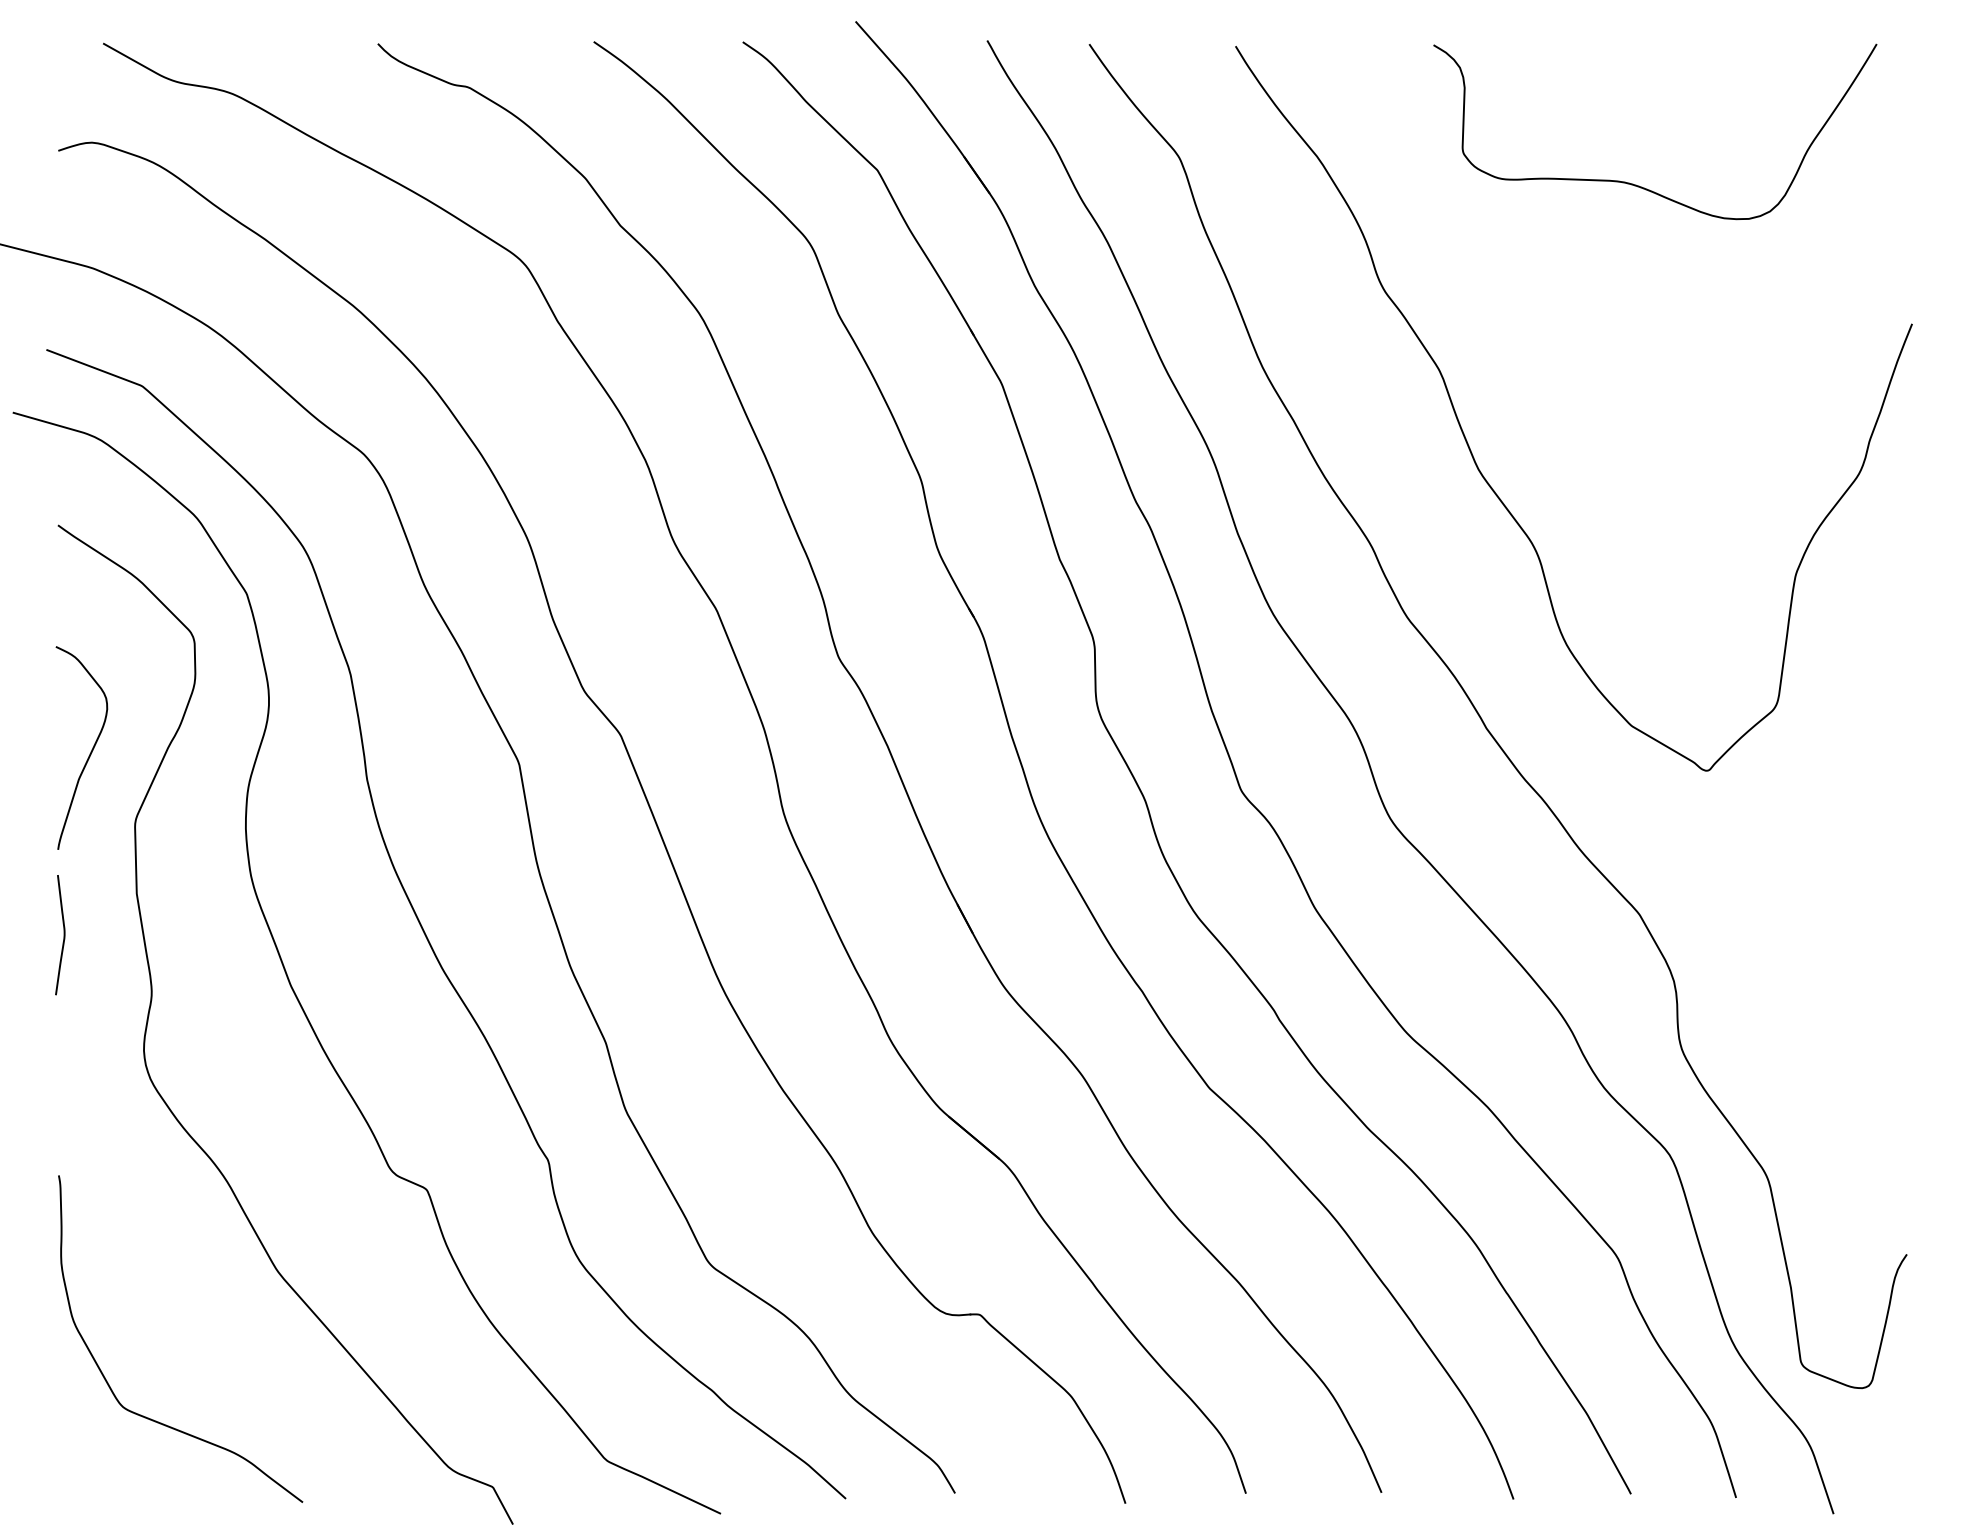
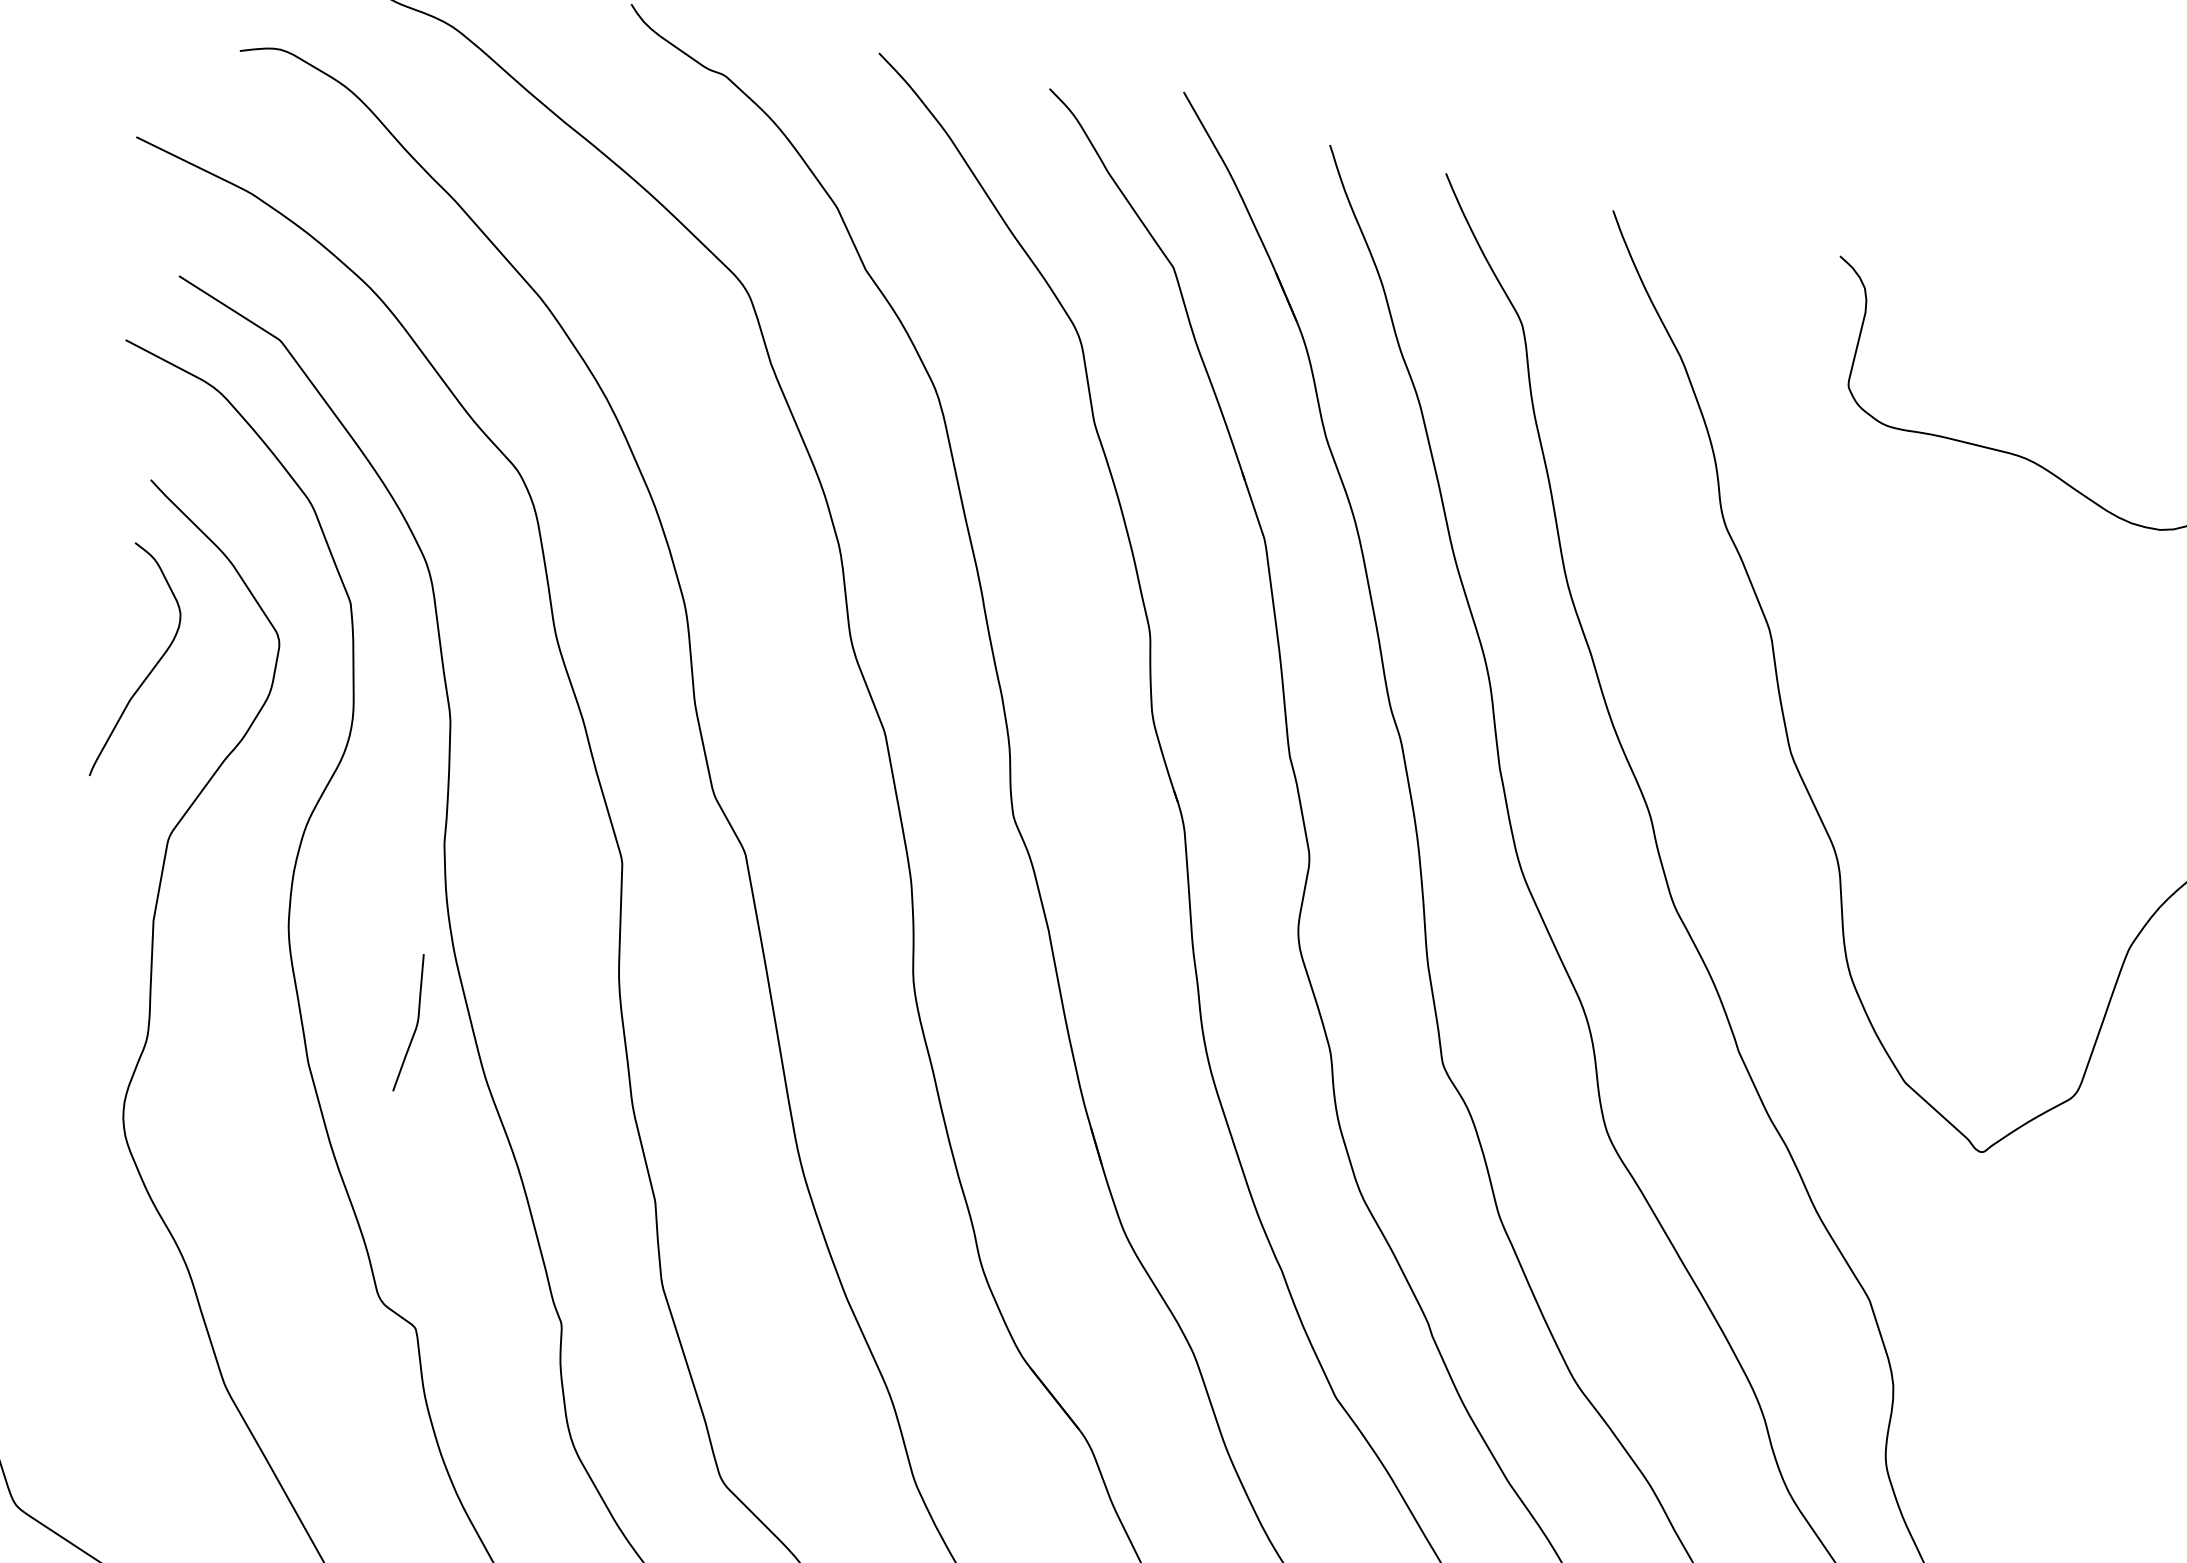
curve: (90, 751) -> (149, 670), moved
curve: (63, 935) -> (415, 1024), moved

